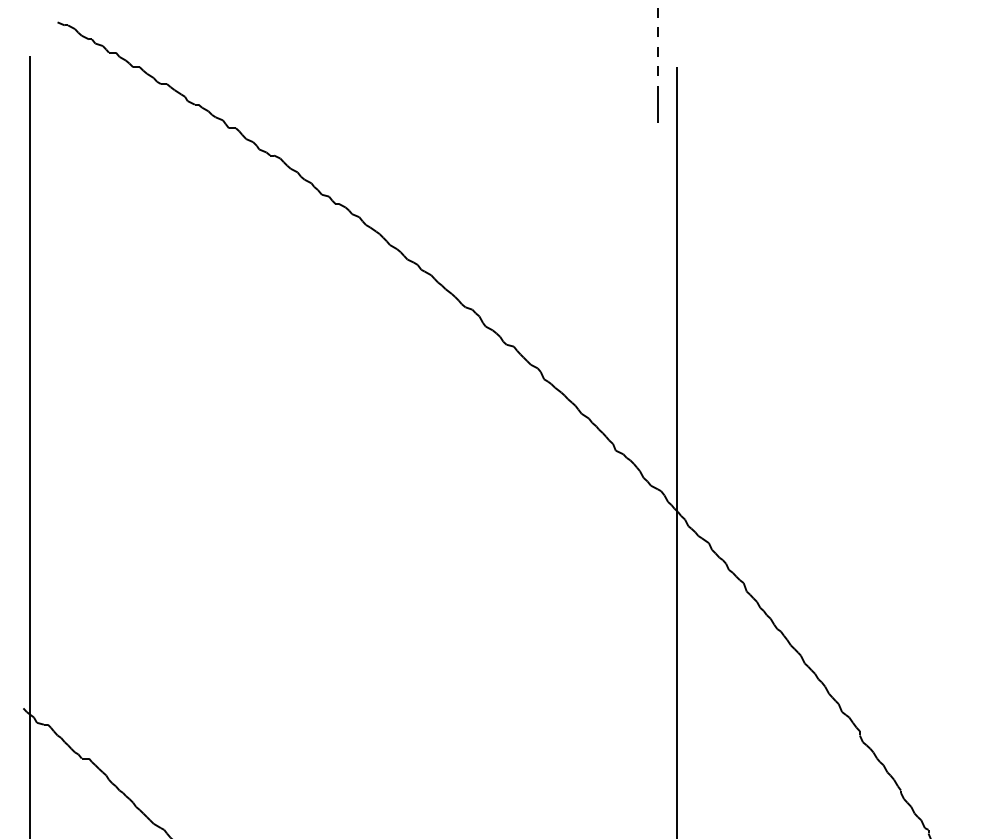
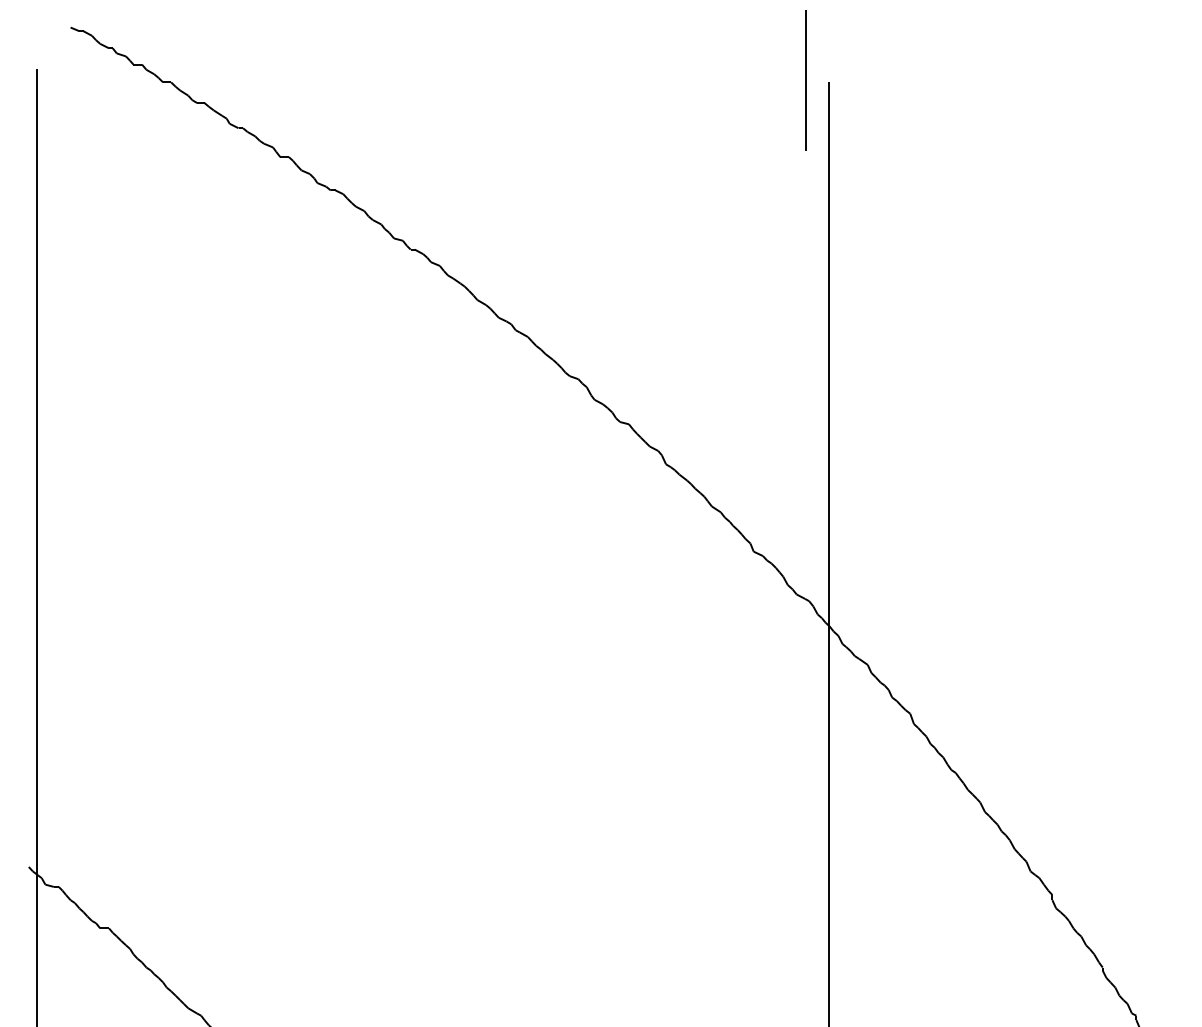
line: (658, 48) -> (805, 59), dashed -> solid

